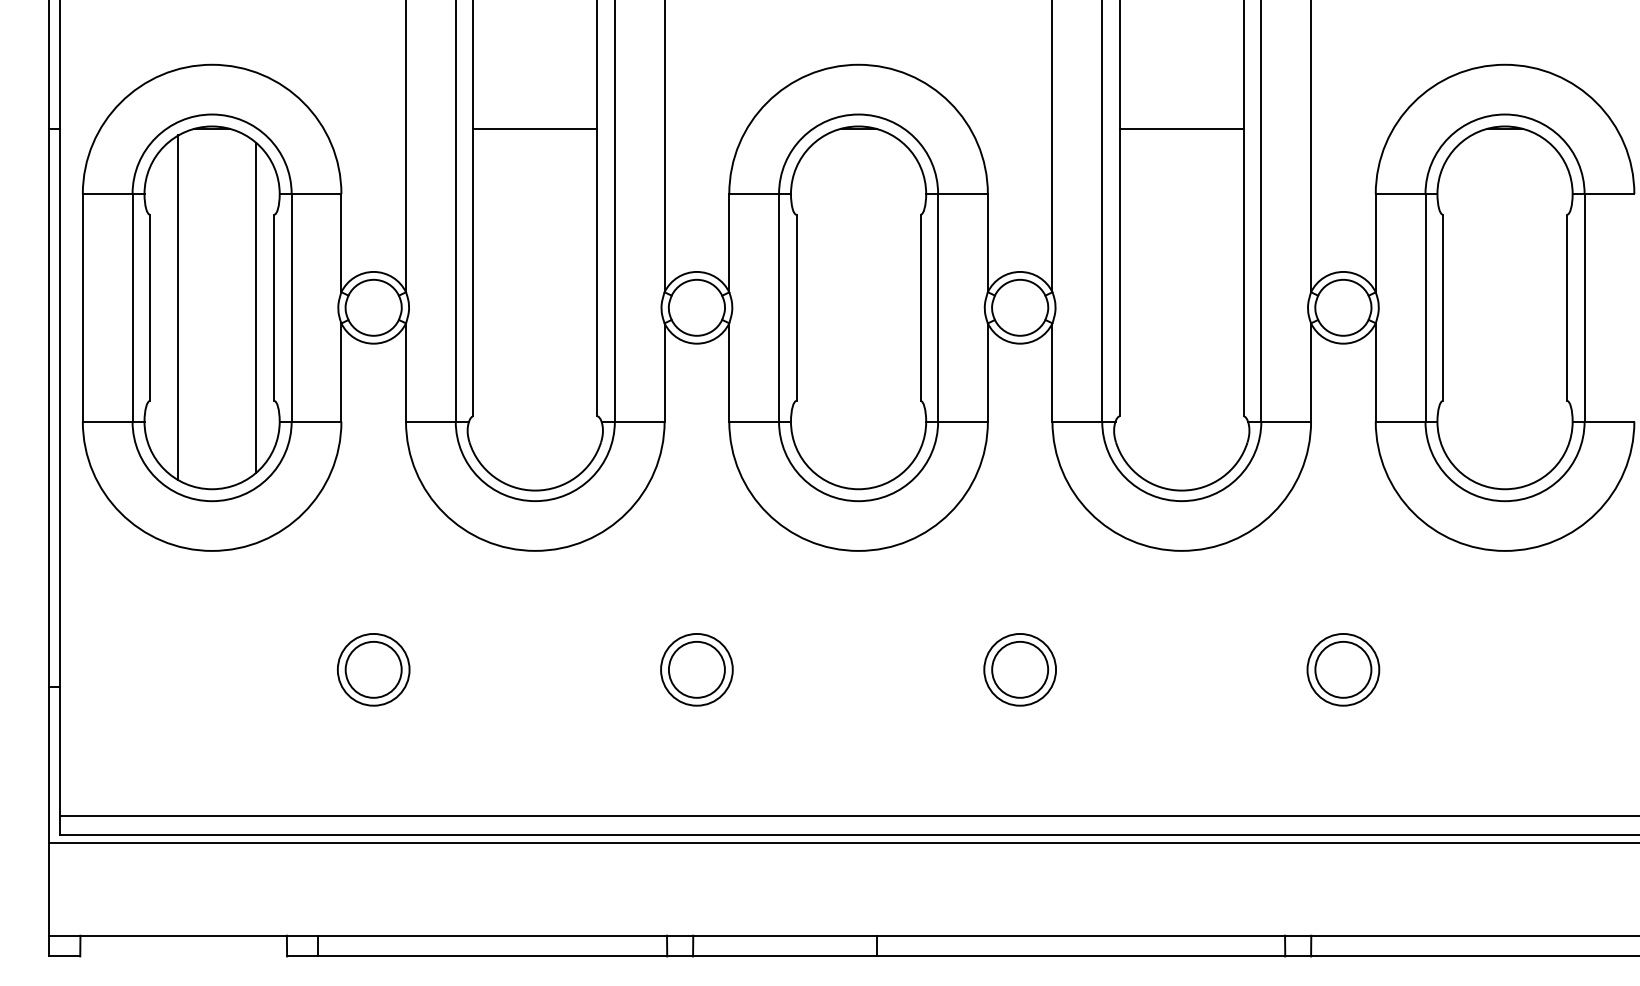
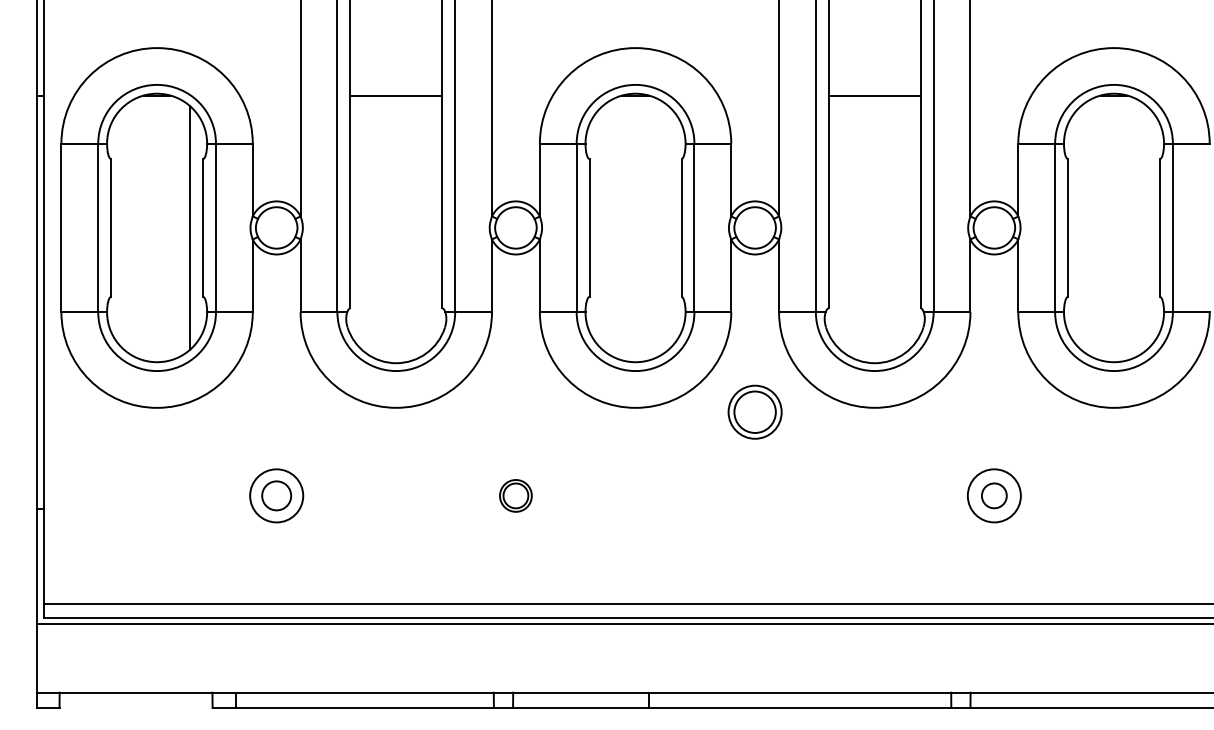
line: (178, 307) -> (132, 227), removed
circle: (373, 669) -> (276, 495), size x0.7
part: (696, 669) -> (515, 495), size x0.6
part: (1019, 669) -> (754, 411), moved
circle: (1343, 669) -> (994, 495), size x0.6

